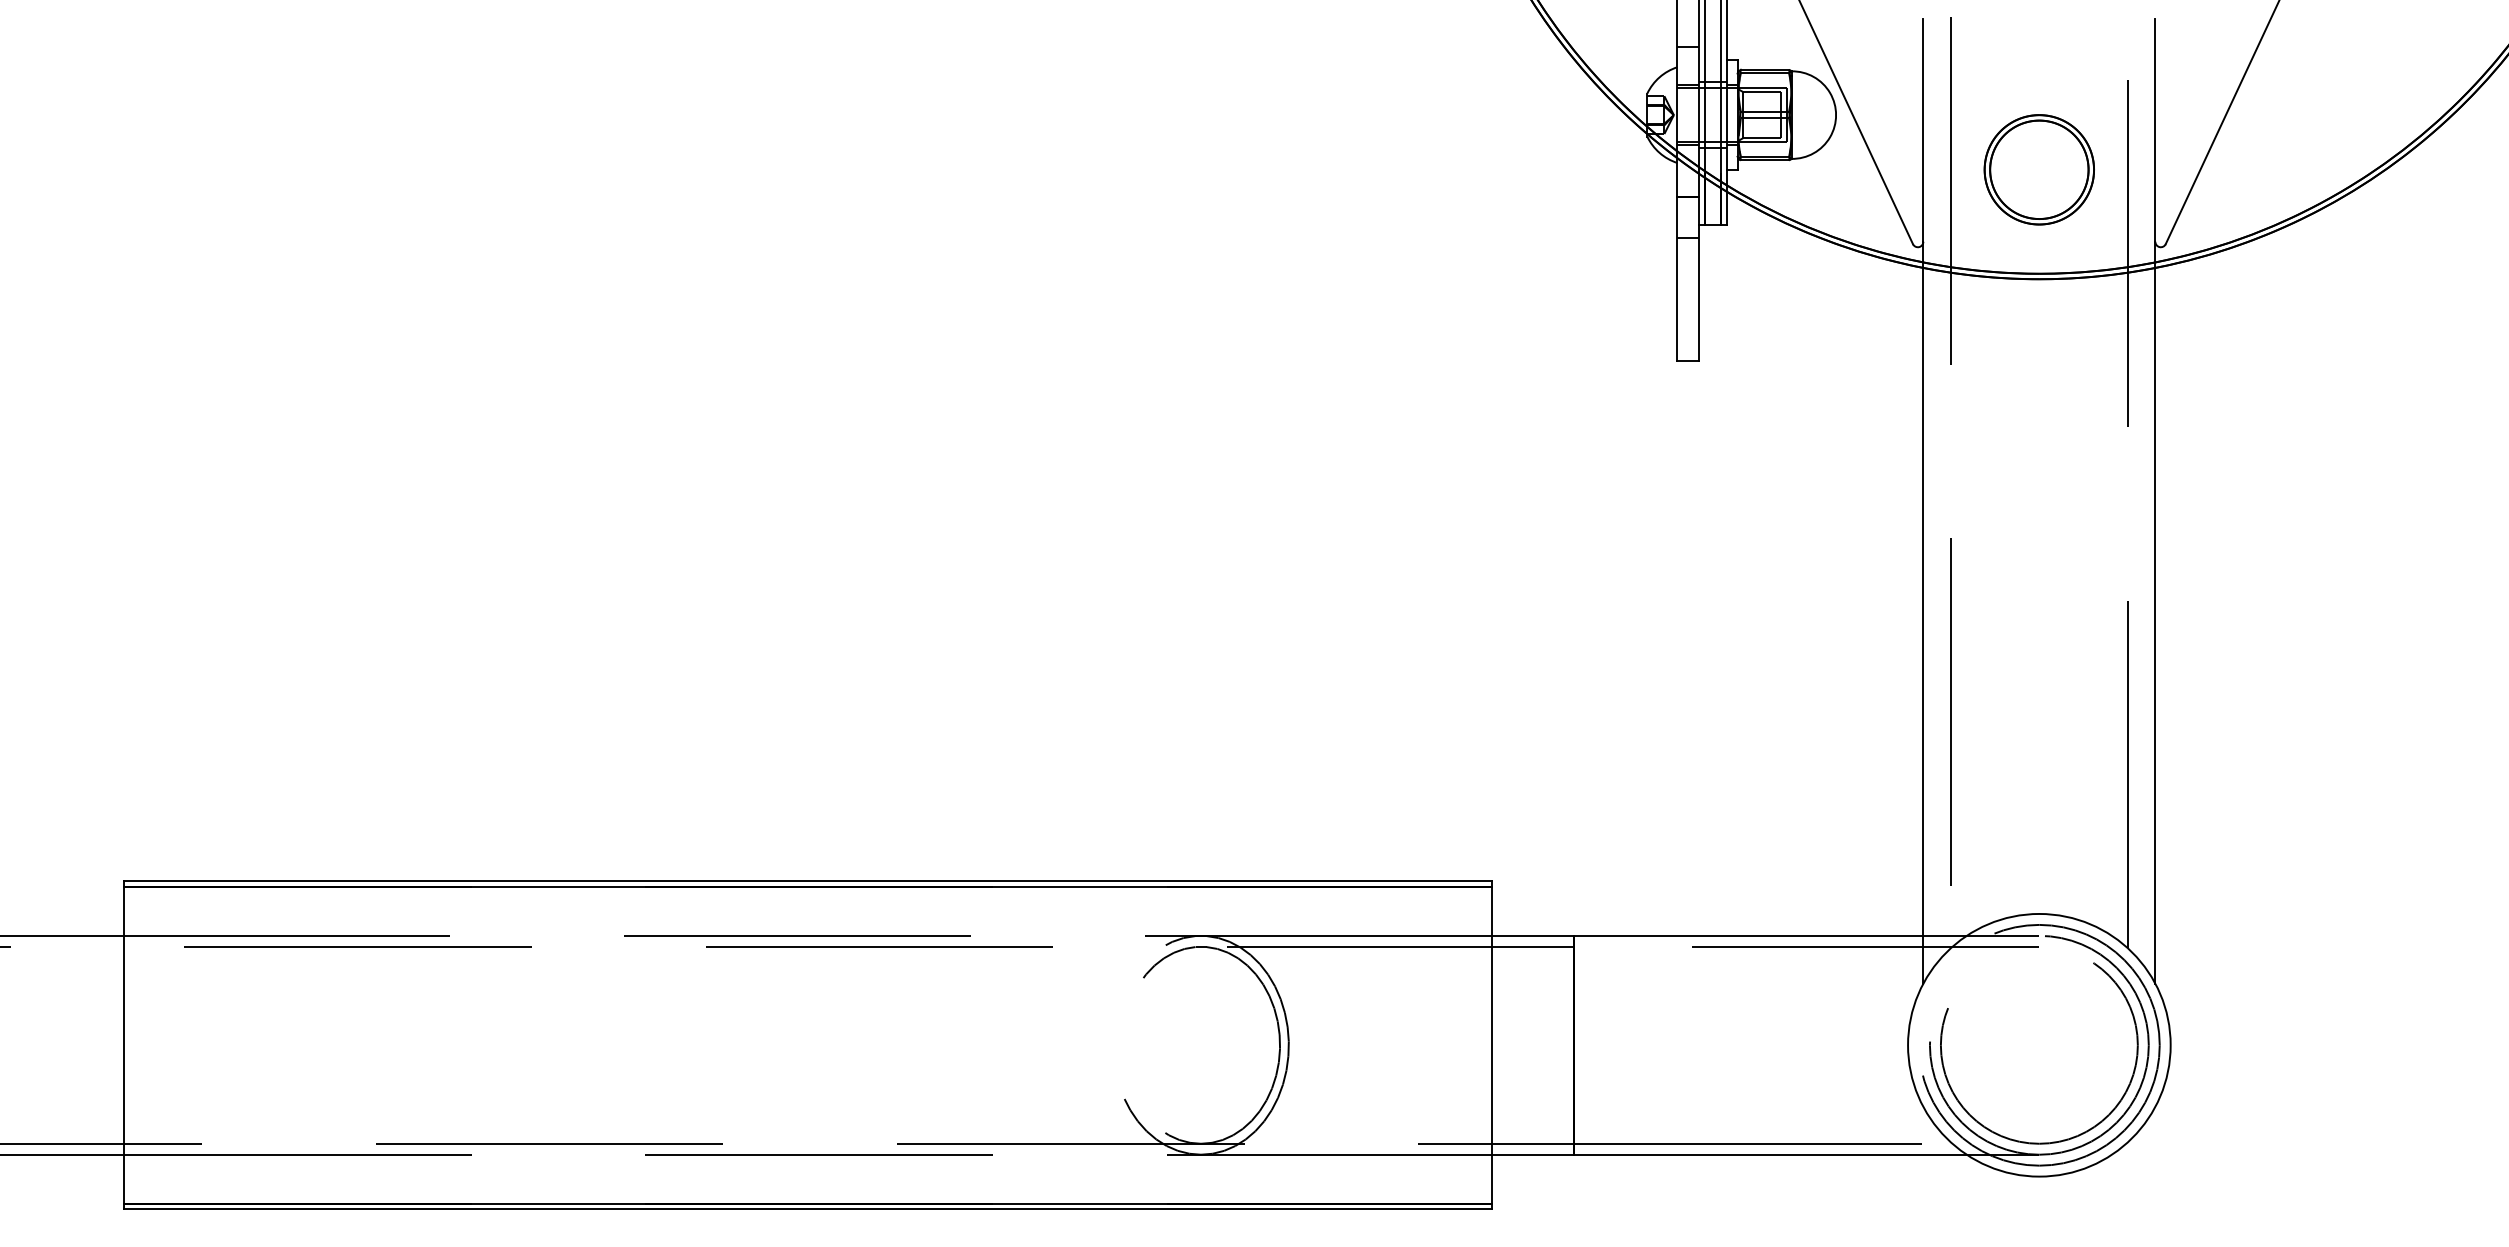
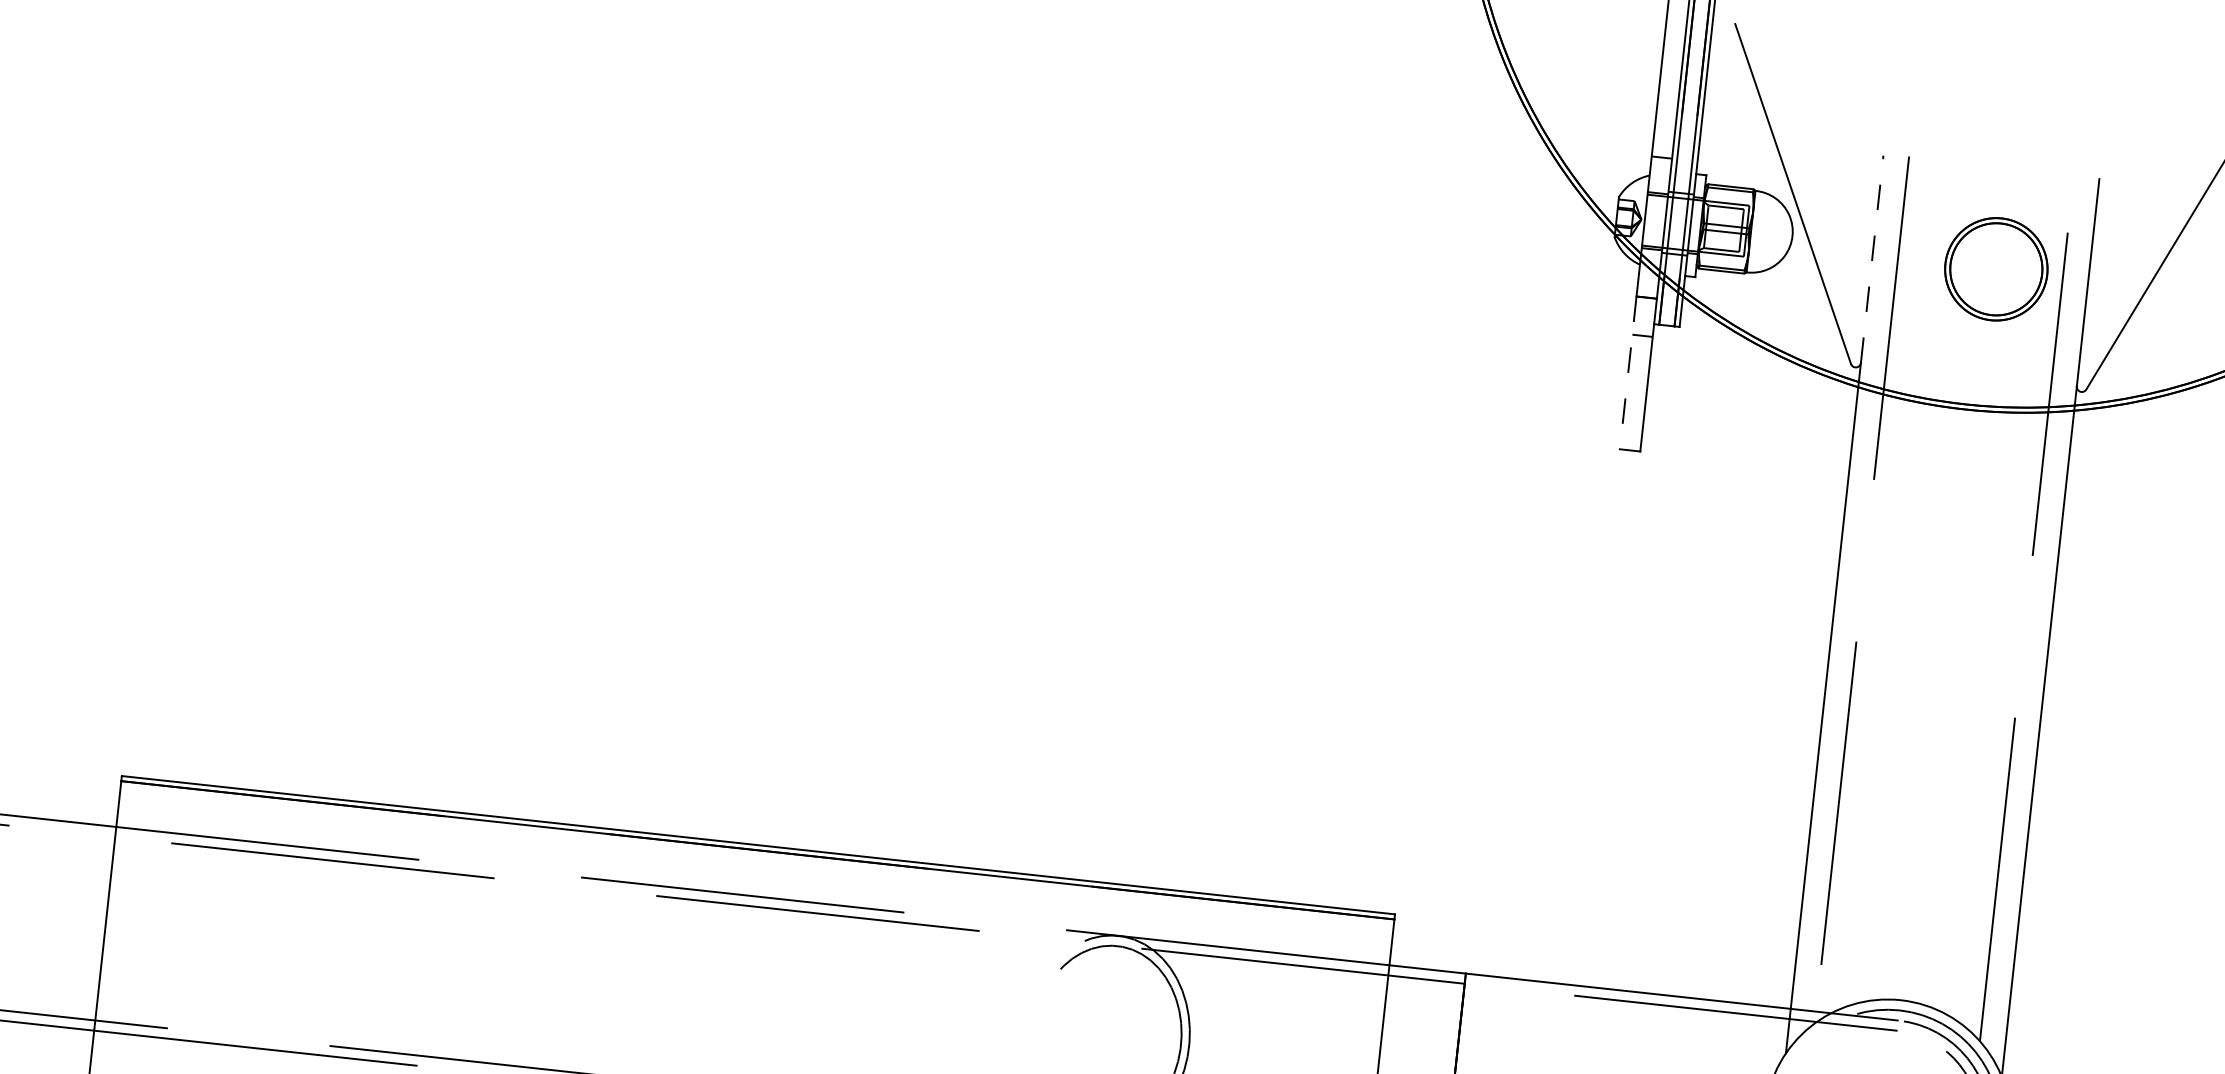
line: (1923, 129) -> (1872, 258), solid -> dashed
part: (2038, 169) -> (1995, 268), moved
line: (1677, 279) -> (1628, 373), solid -> dashed

